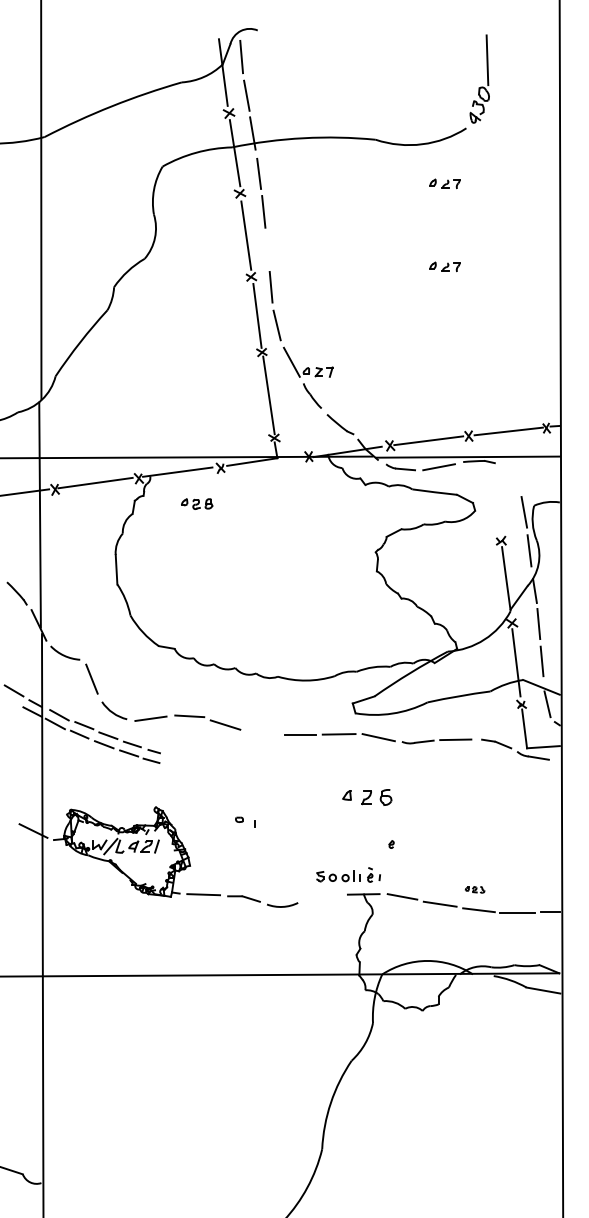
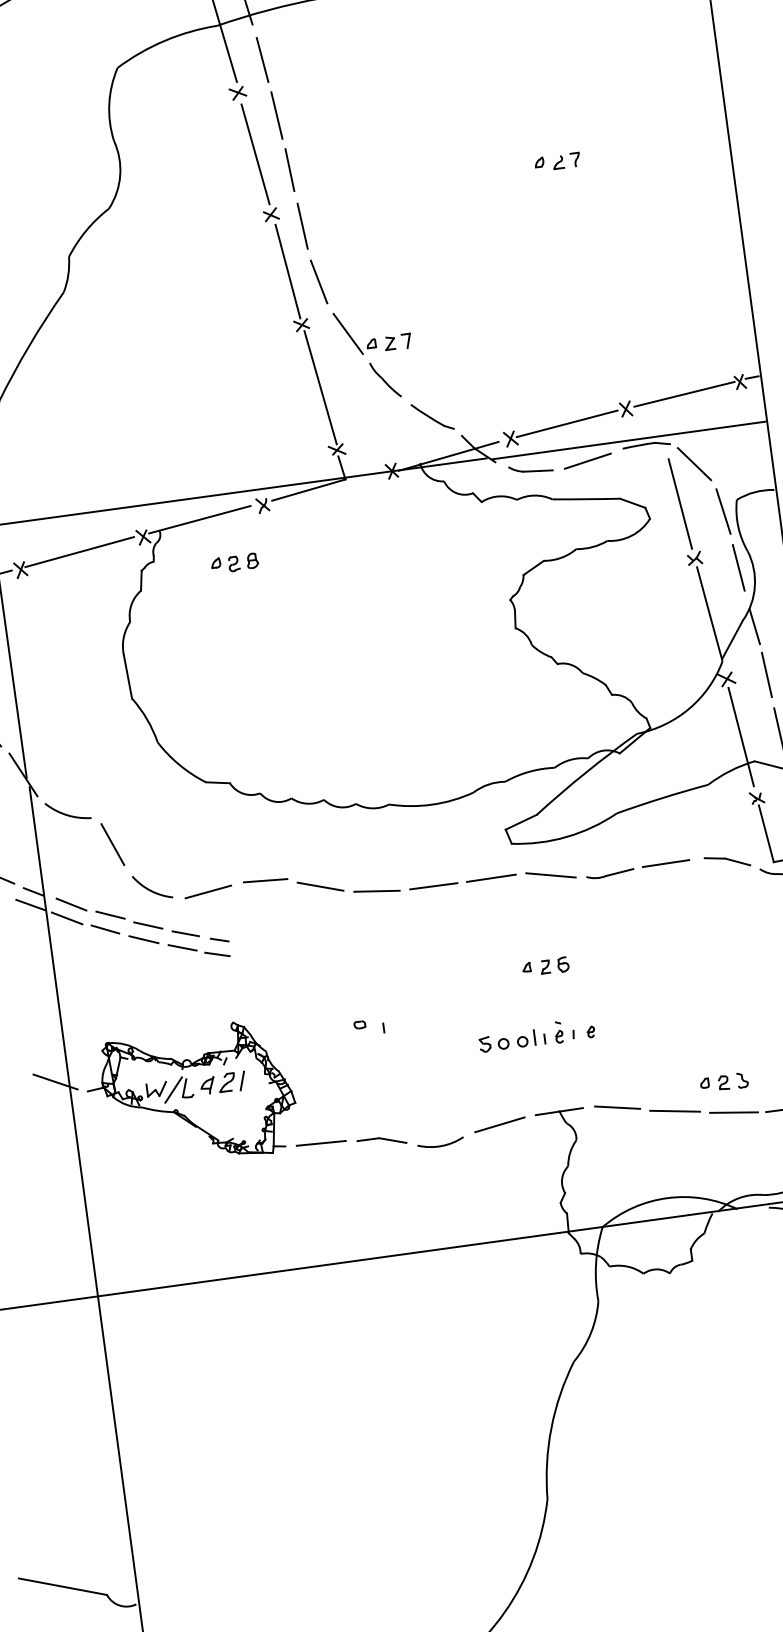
part: (444, 183) -> (540, 37), removed
line: (267, 248) -> (289, 169), added
line: (508, 478) -> (693, 464), added
line: (496, 503) -> (680, 503), added
line: (262, 732) -> (377, 890), added
part: (367, 797) -> (546, 966), size x0.62
part: (348, 874) -> (526, 1035), moved
part: (474, 889) -> (723, 1082), size x1.67
line: (323, 897) -> (500, 1124), added

